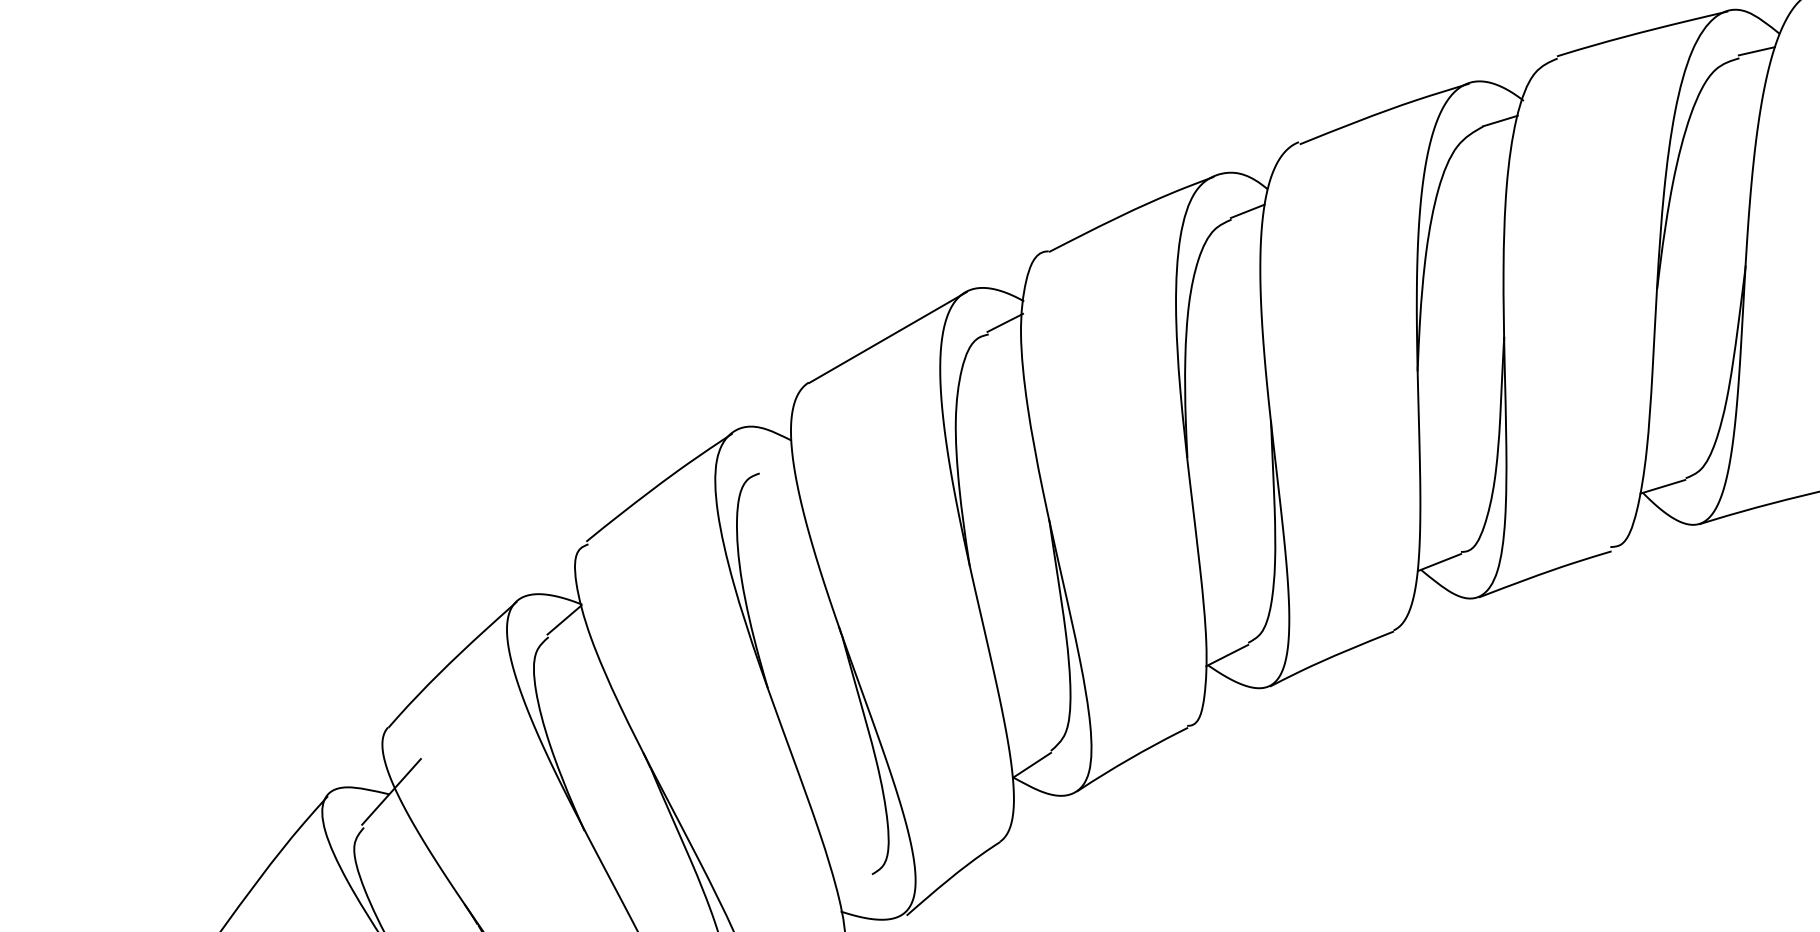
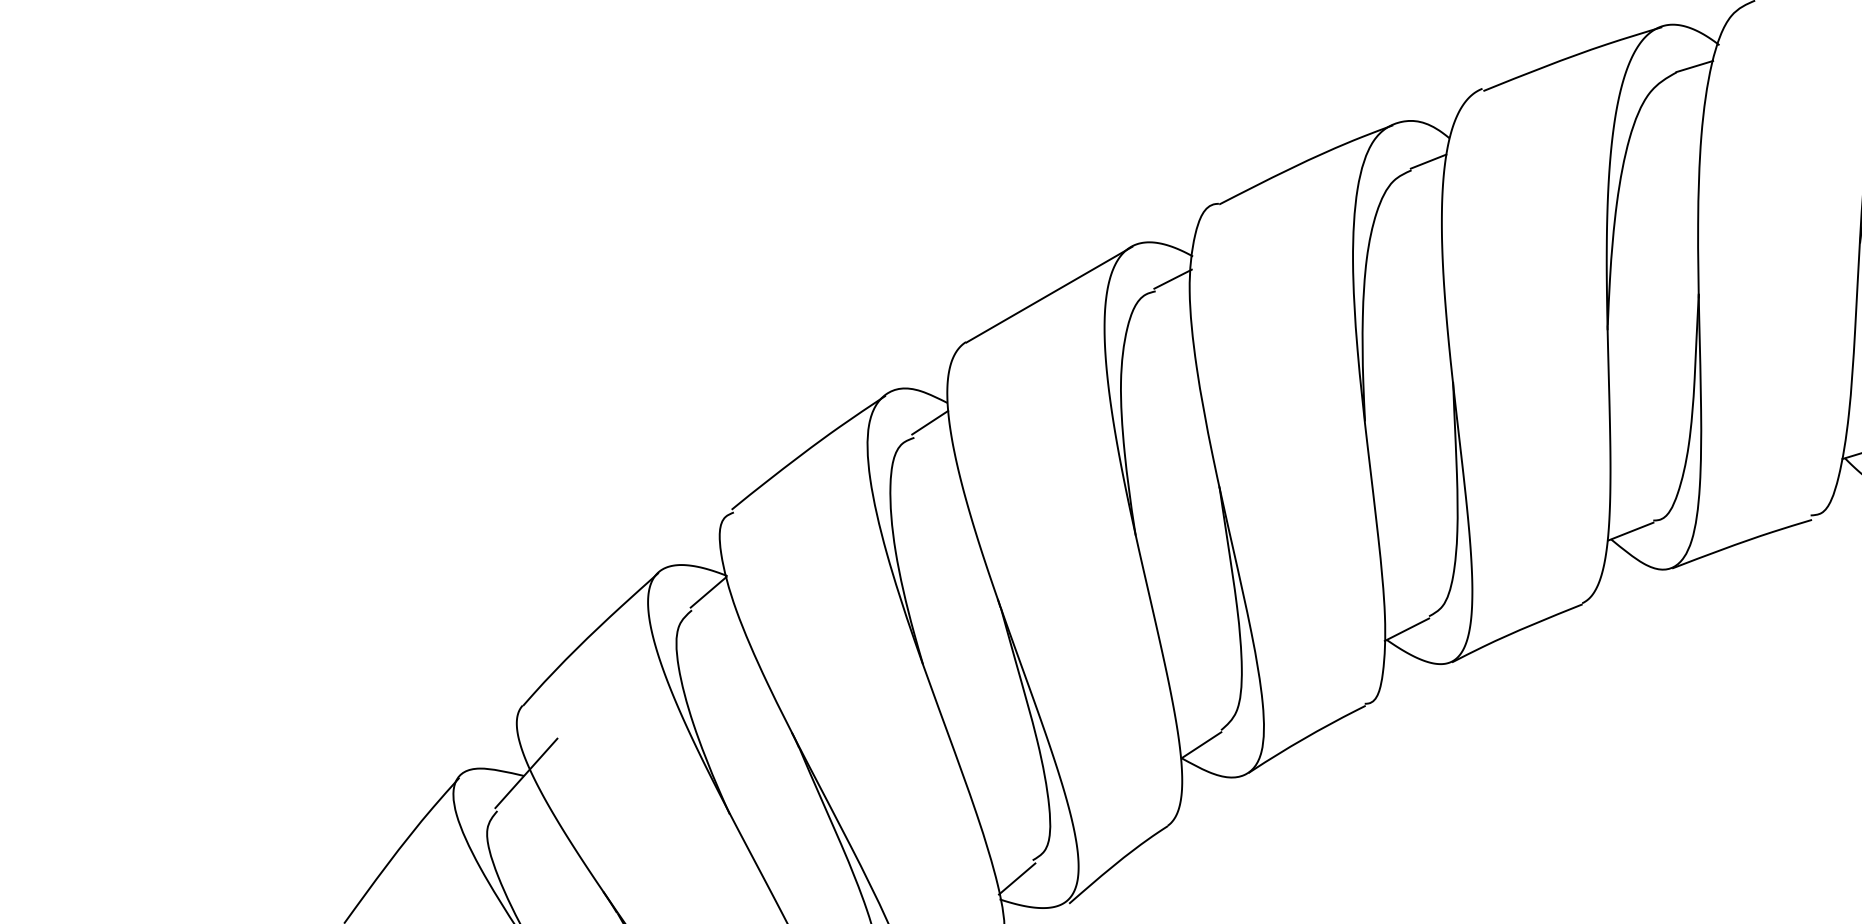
line: (774, 458) -> (929, 422), added
line: (857, 891) -> (1017, 878), added

